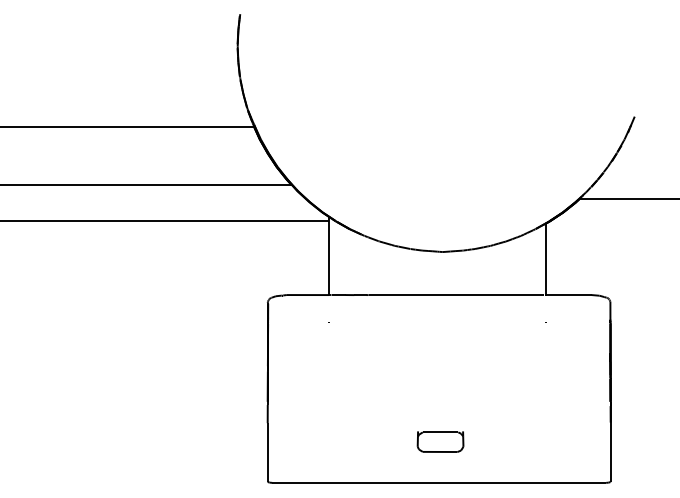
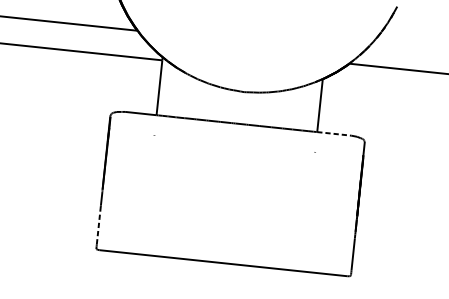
line: (568, 295) -> (334, 134), solid -> dashed
part: (440, 441) -> (227, 232), removed
line: (267, 452) -> (98, 227), solid -> dashed

